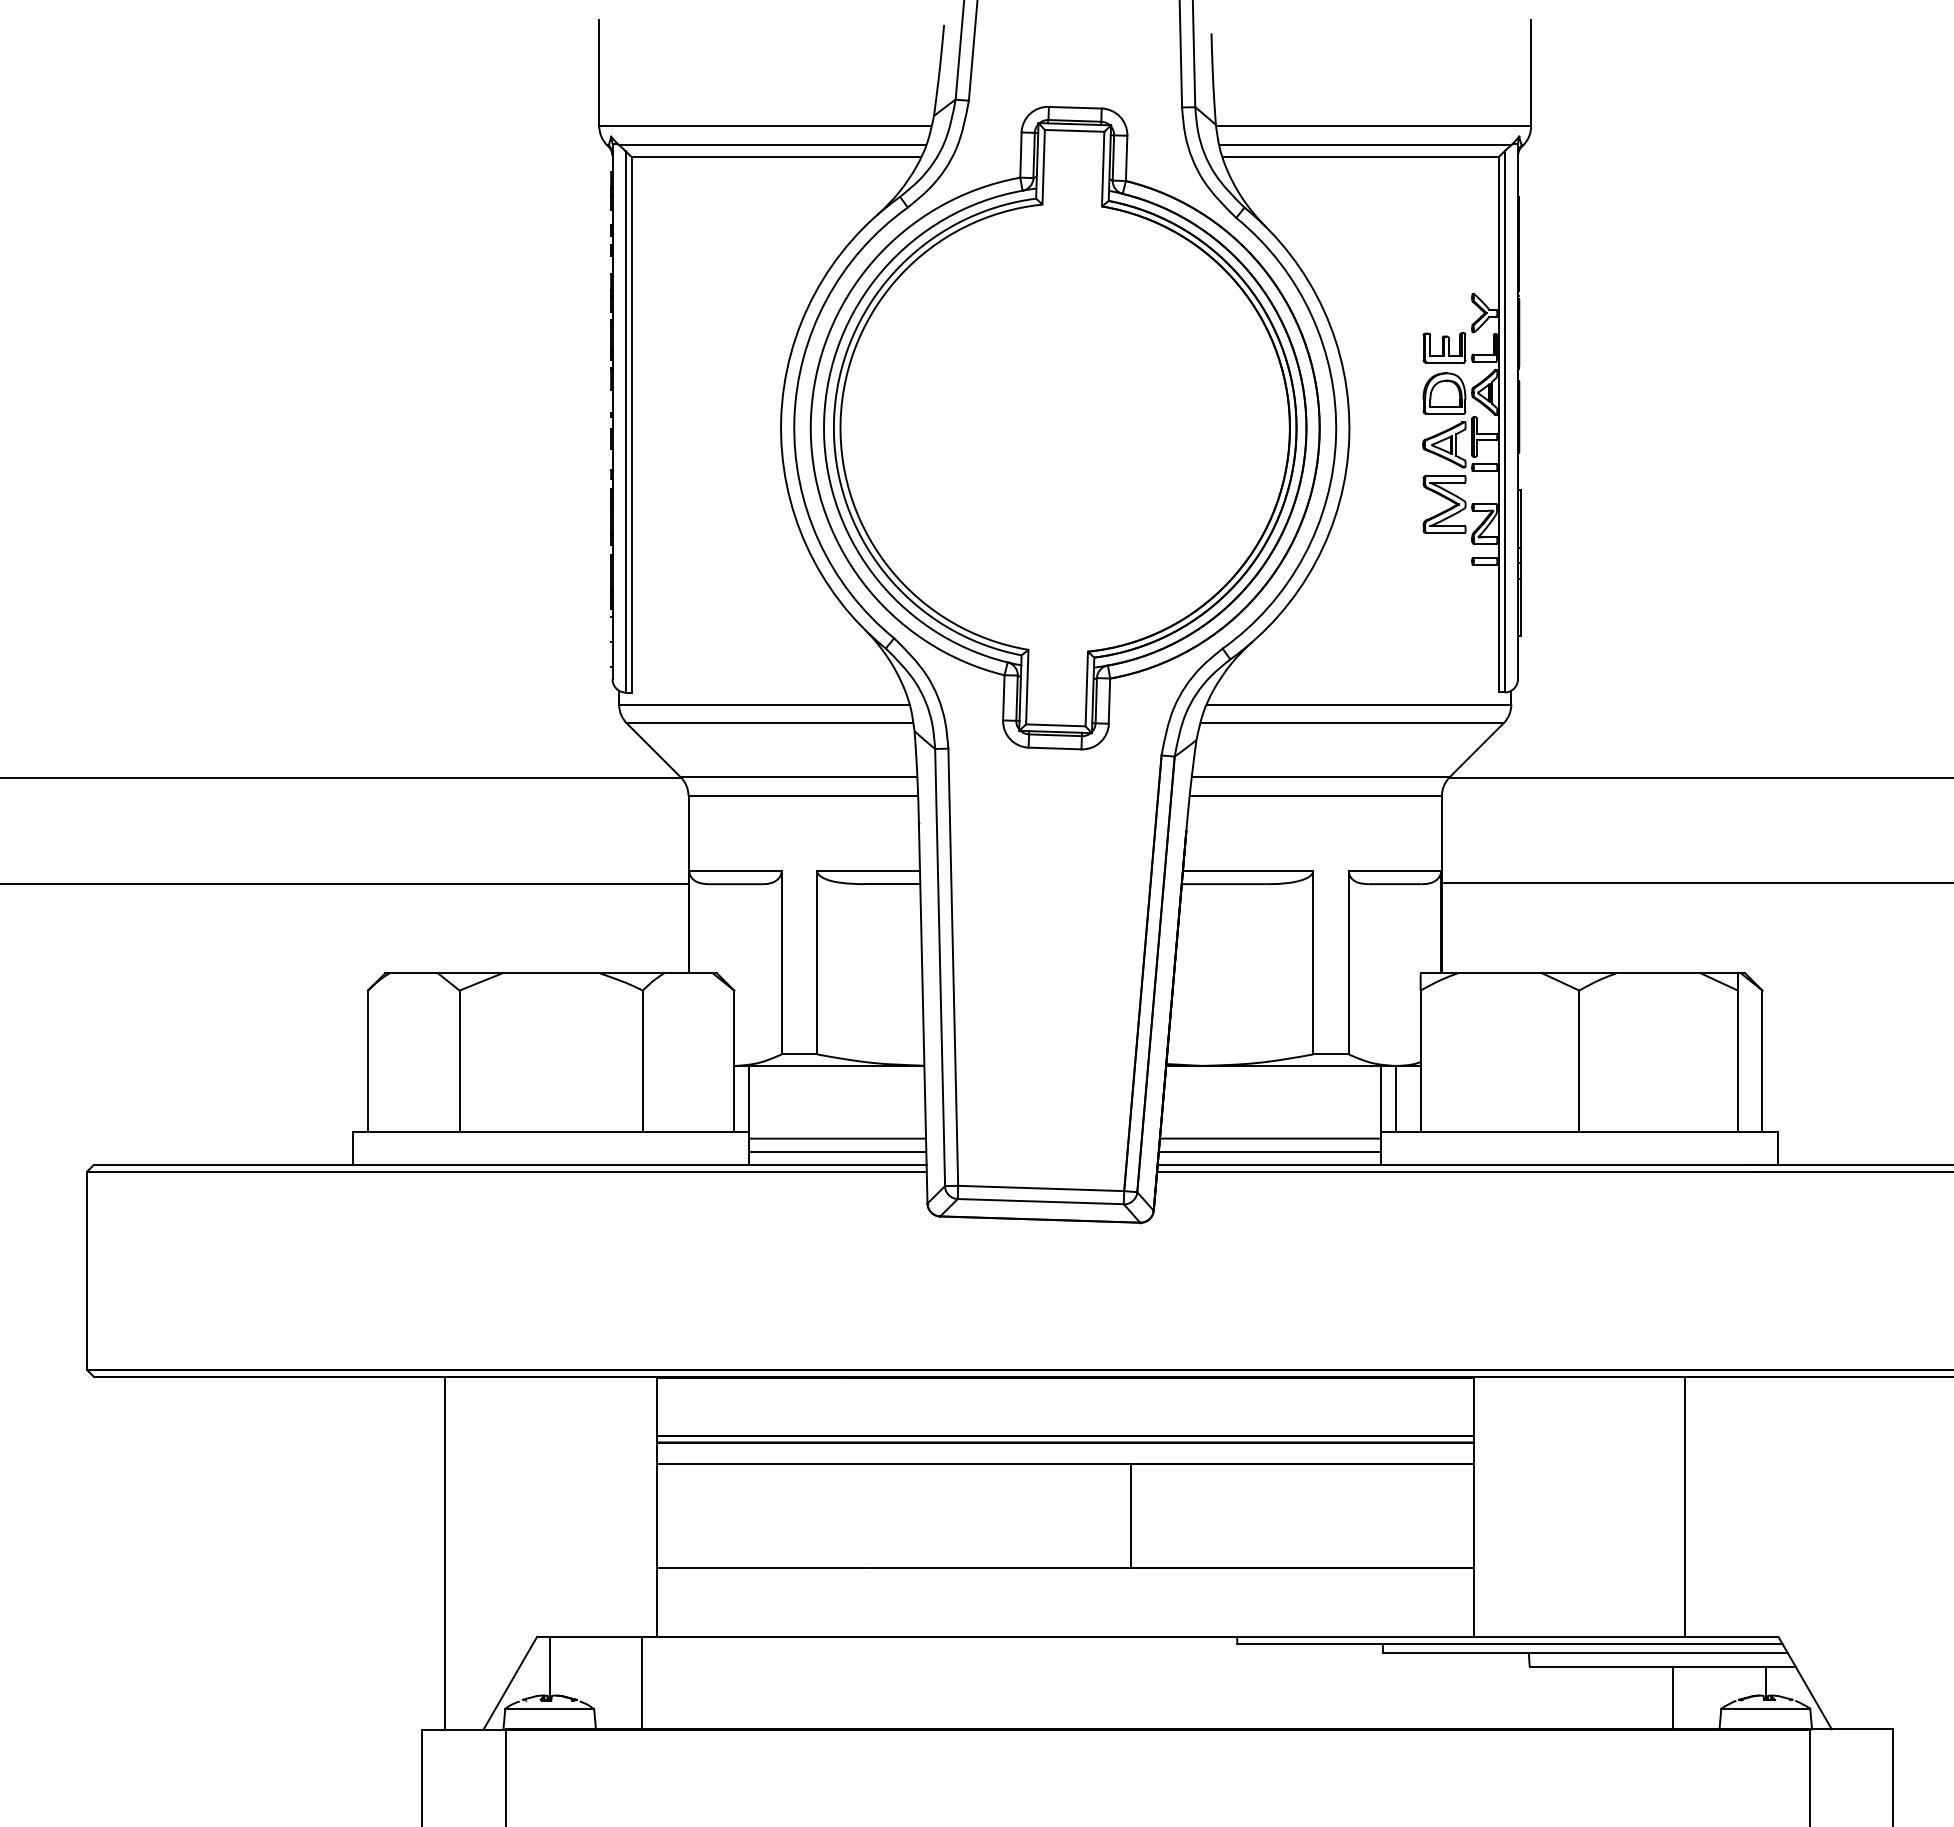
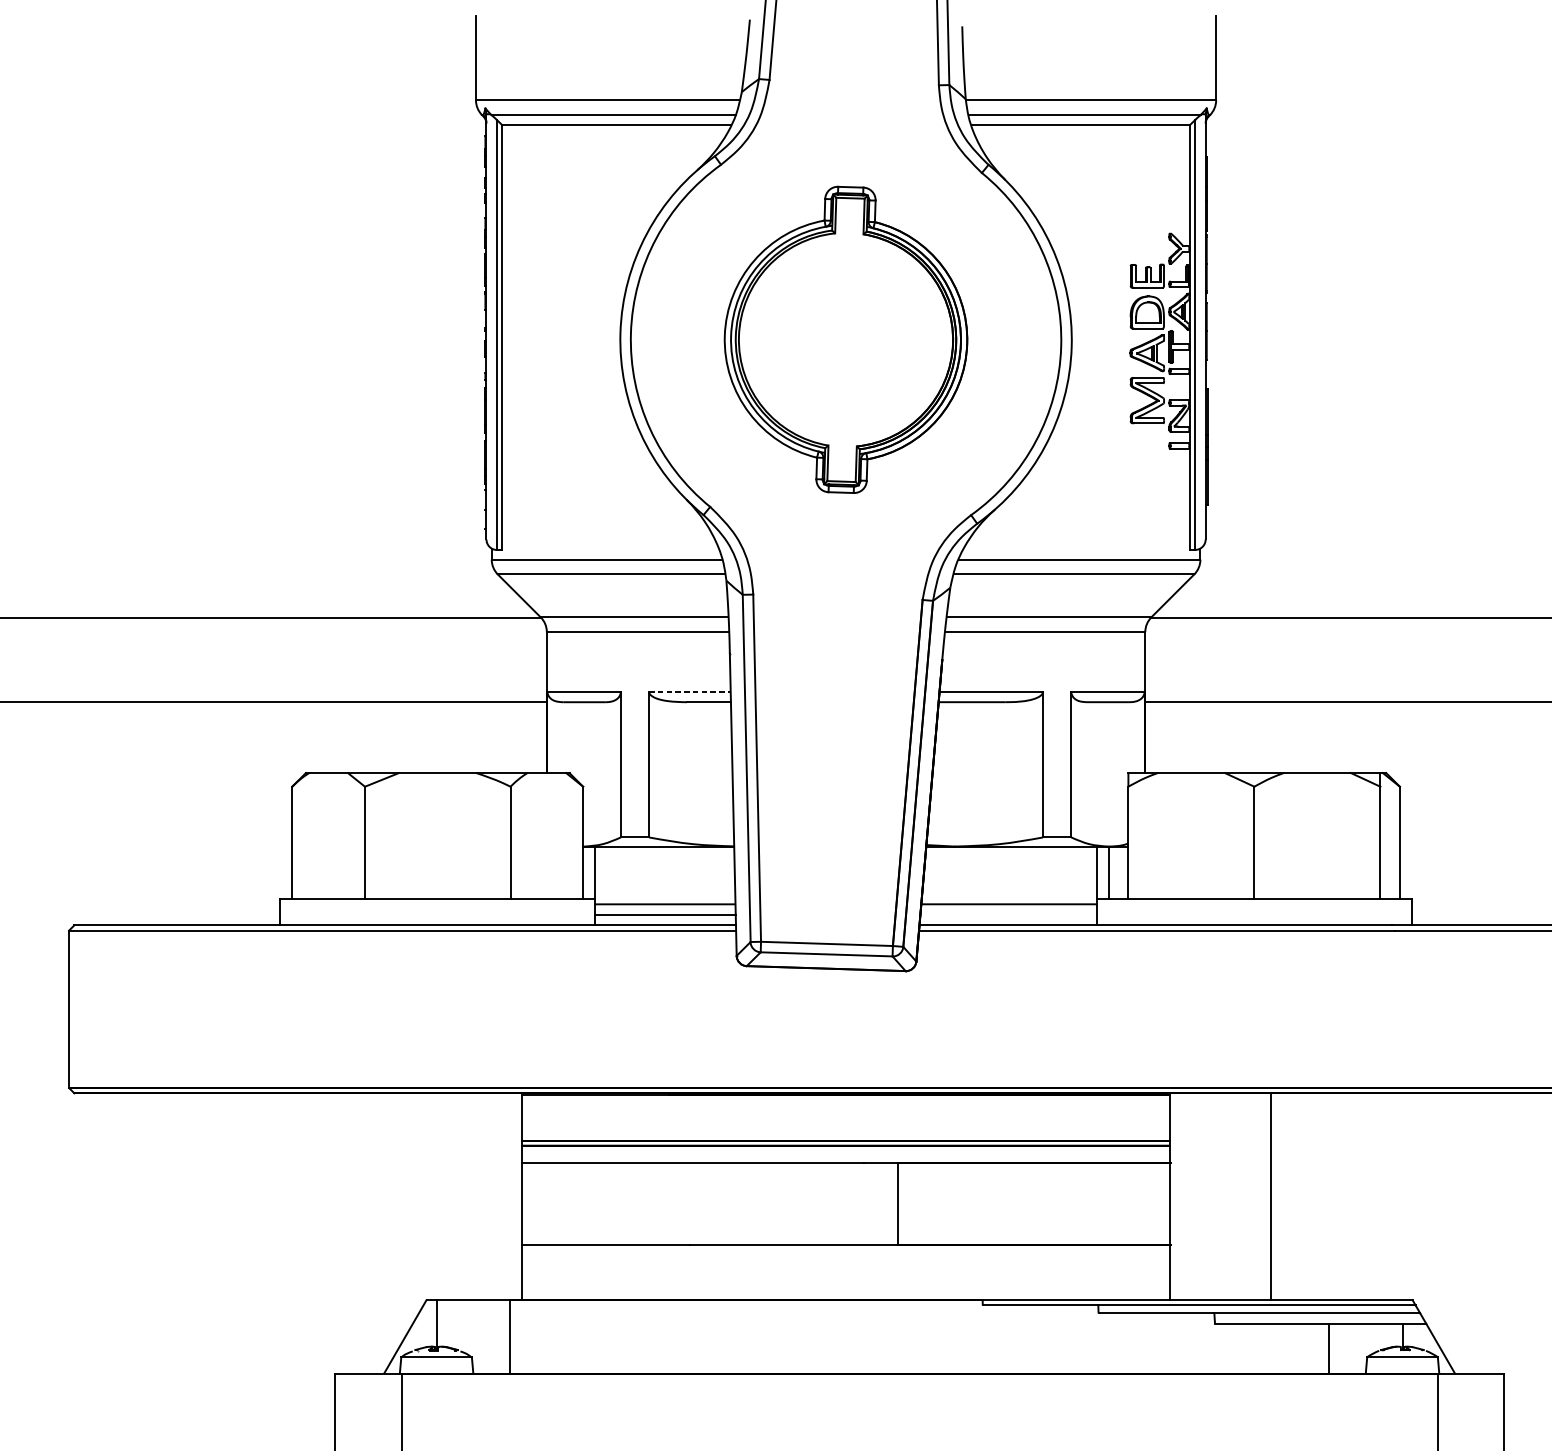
part: (1064, 427) -> (845, 339), size x0.6
line: (869, 870) -> (690, 691), solid -> dashed
line: (1269, 1151) -> (1008, 914), removed
line: (1685, 1506) -> (1271, 1196), moved
line: (445, 1552) -> (353, 1233), removed

